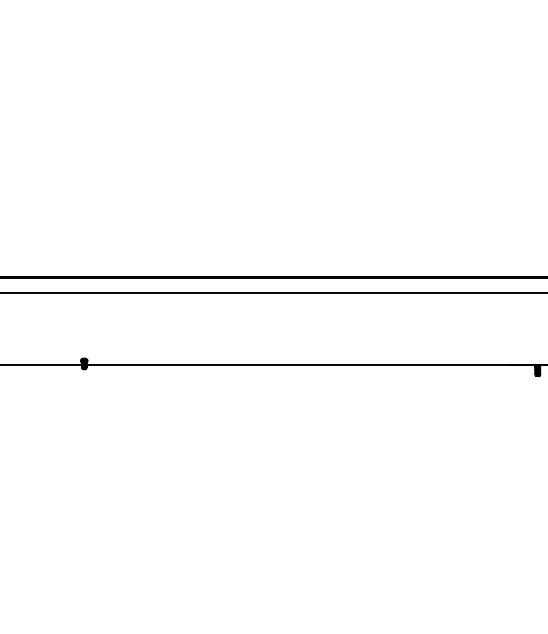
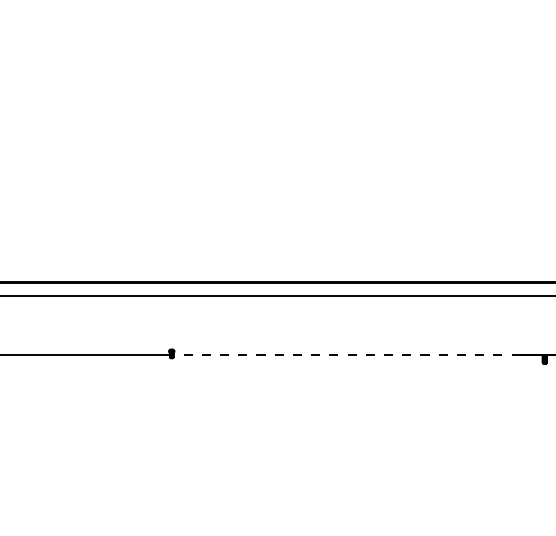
line: (297, 364) -> (347, 354), solid -> dashed

